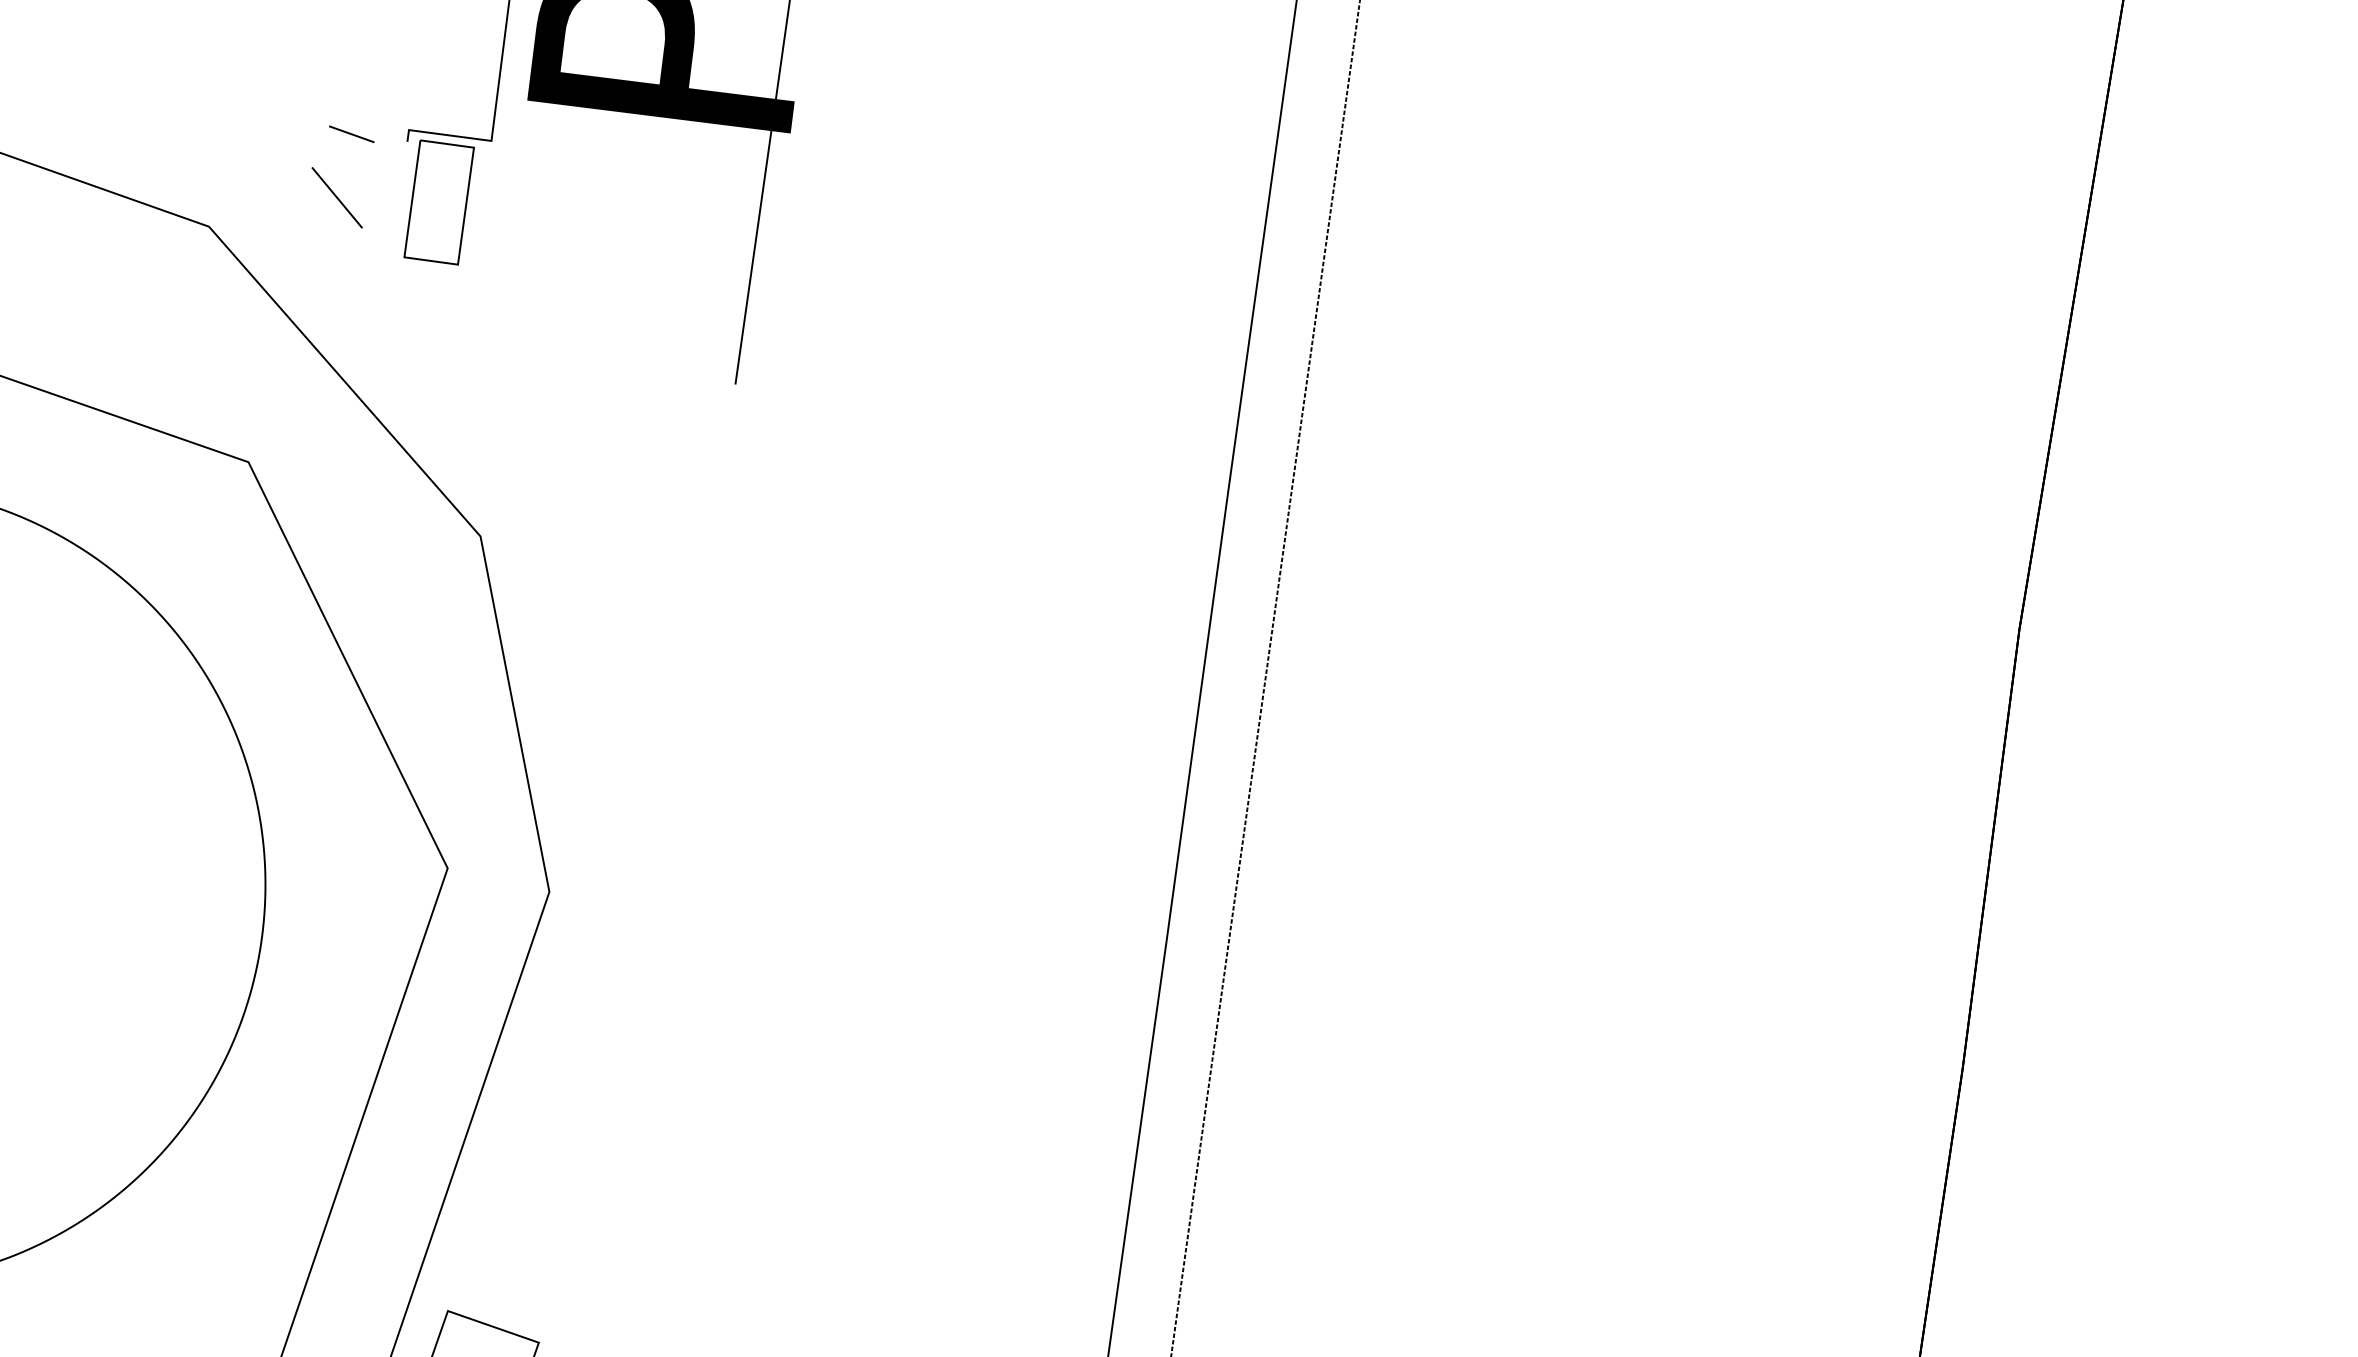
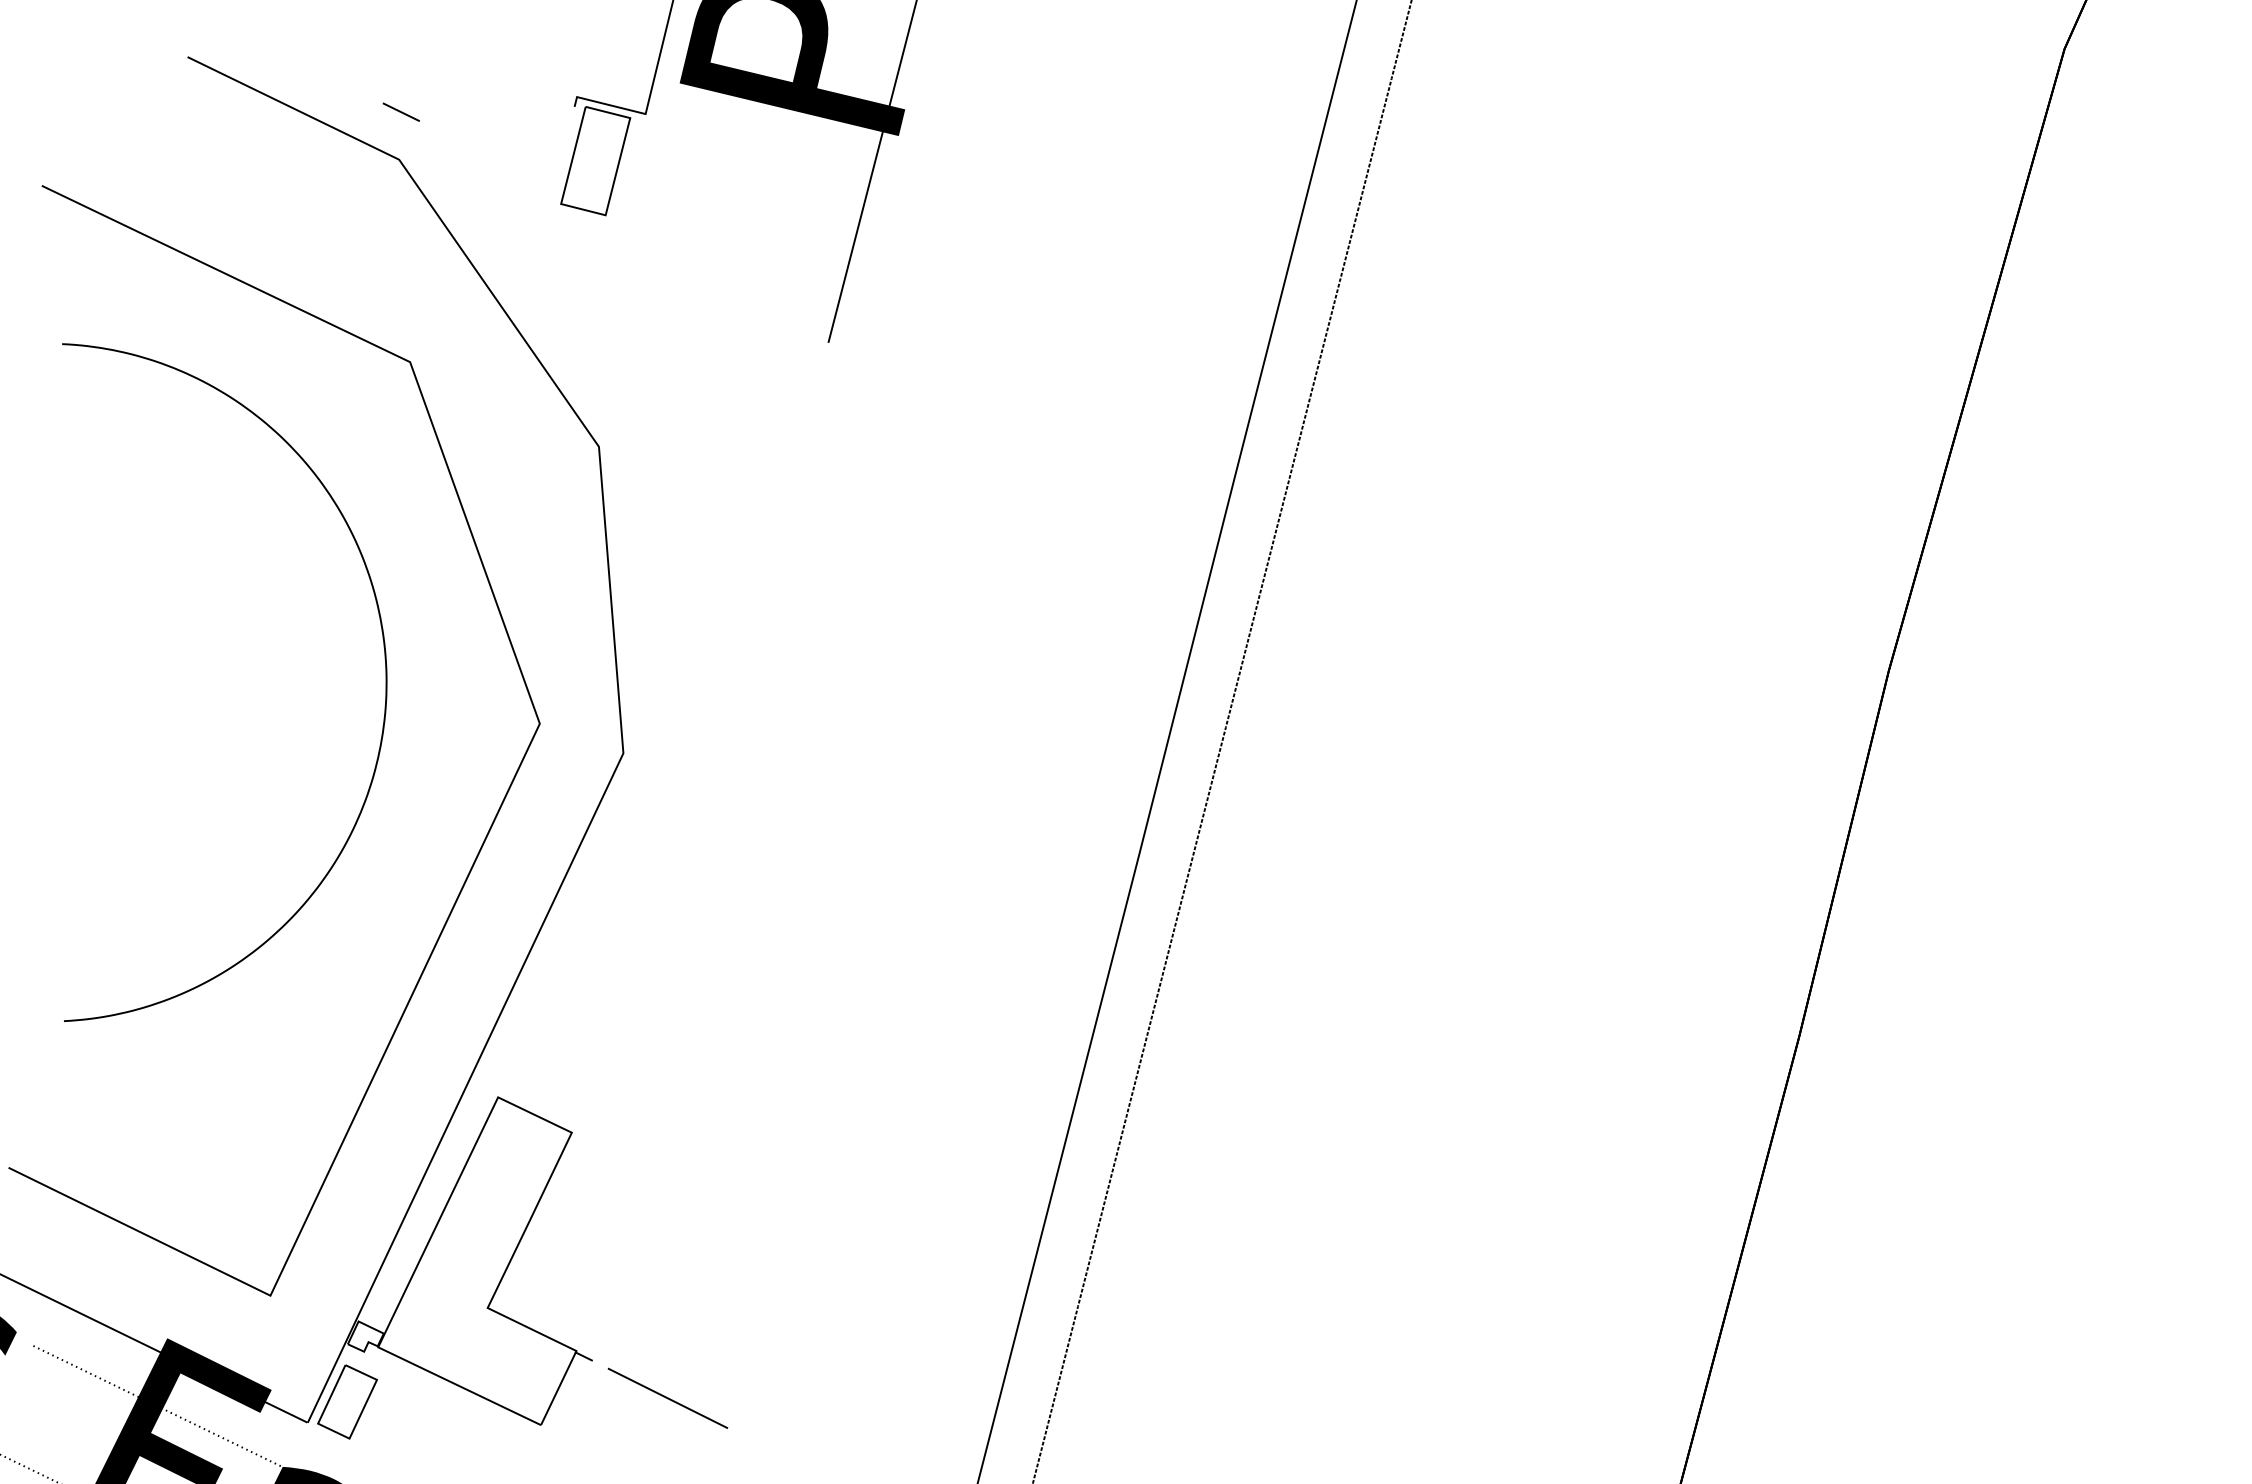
line: (350, 133) -> (400, 111), moved
line: (337, 197) -> (510, 147), removed

